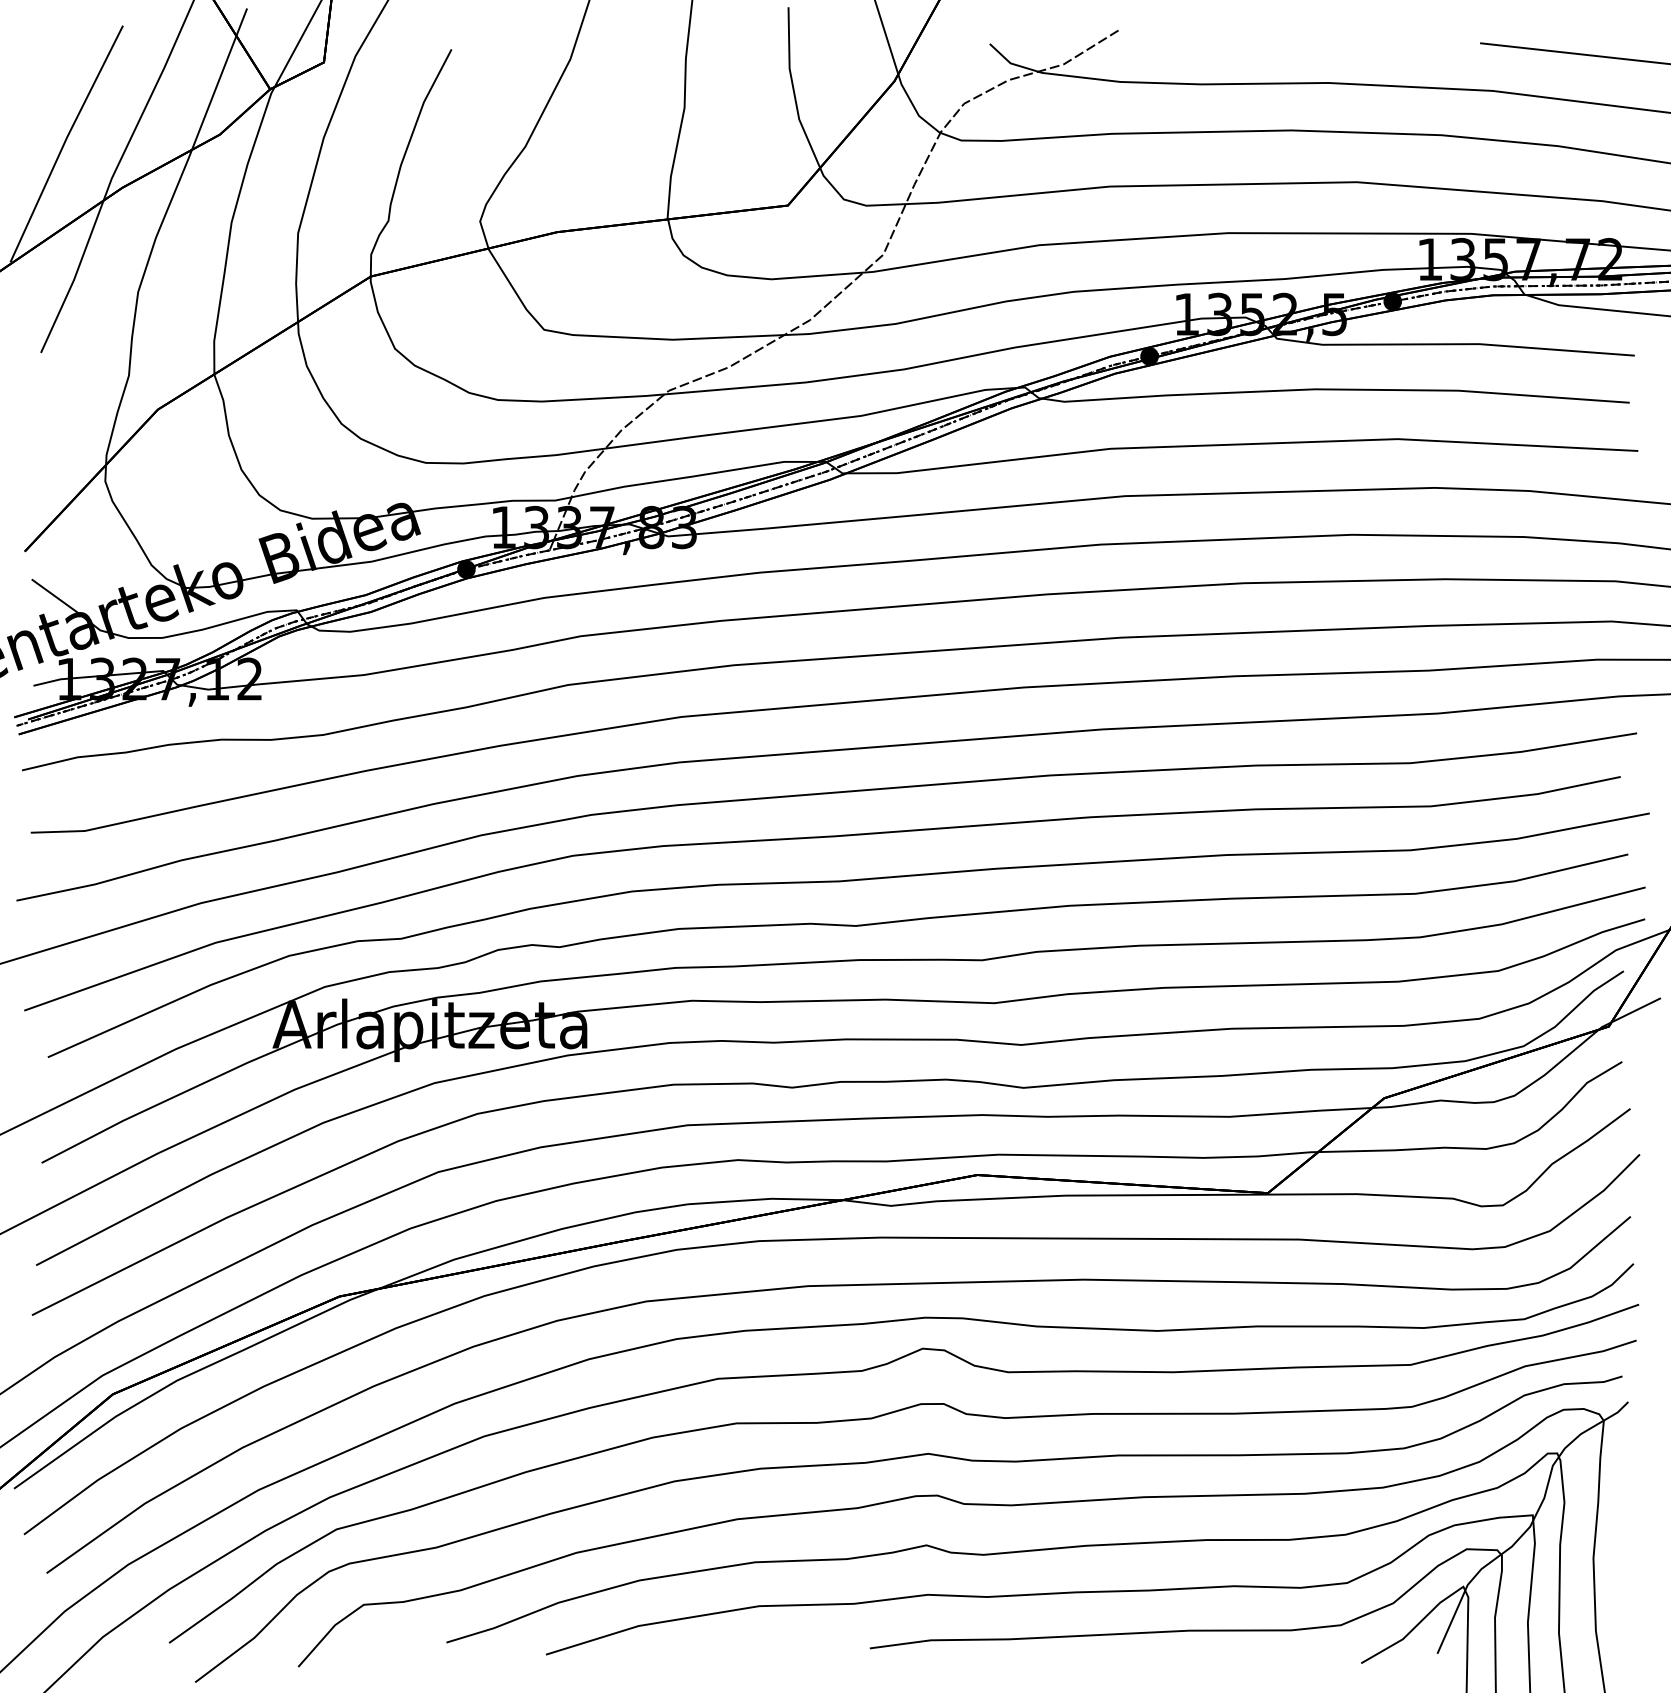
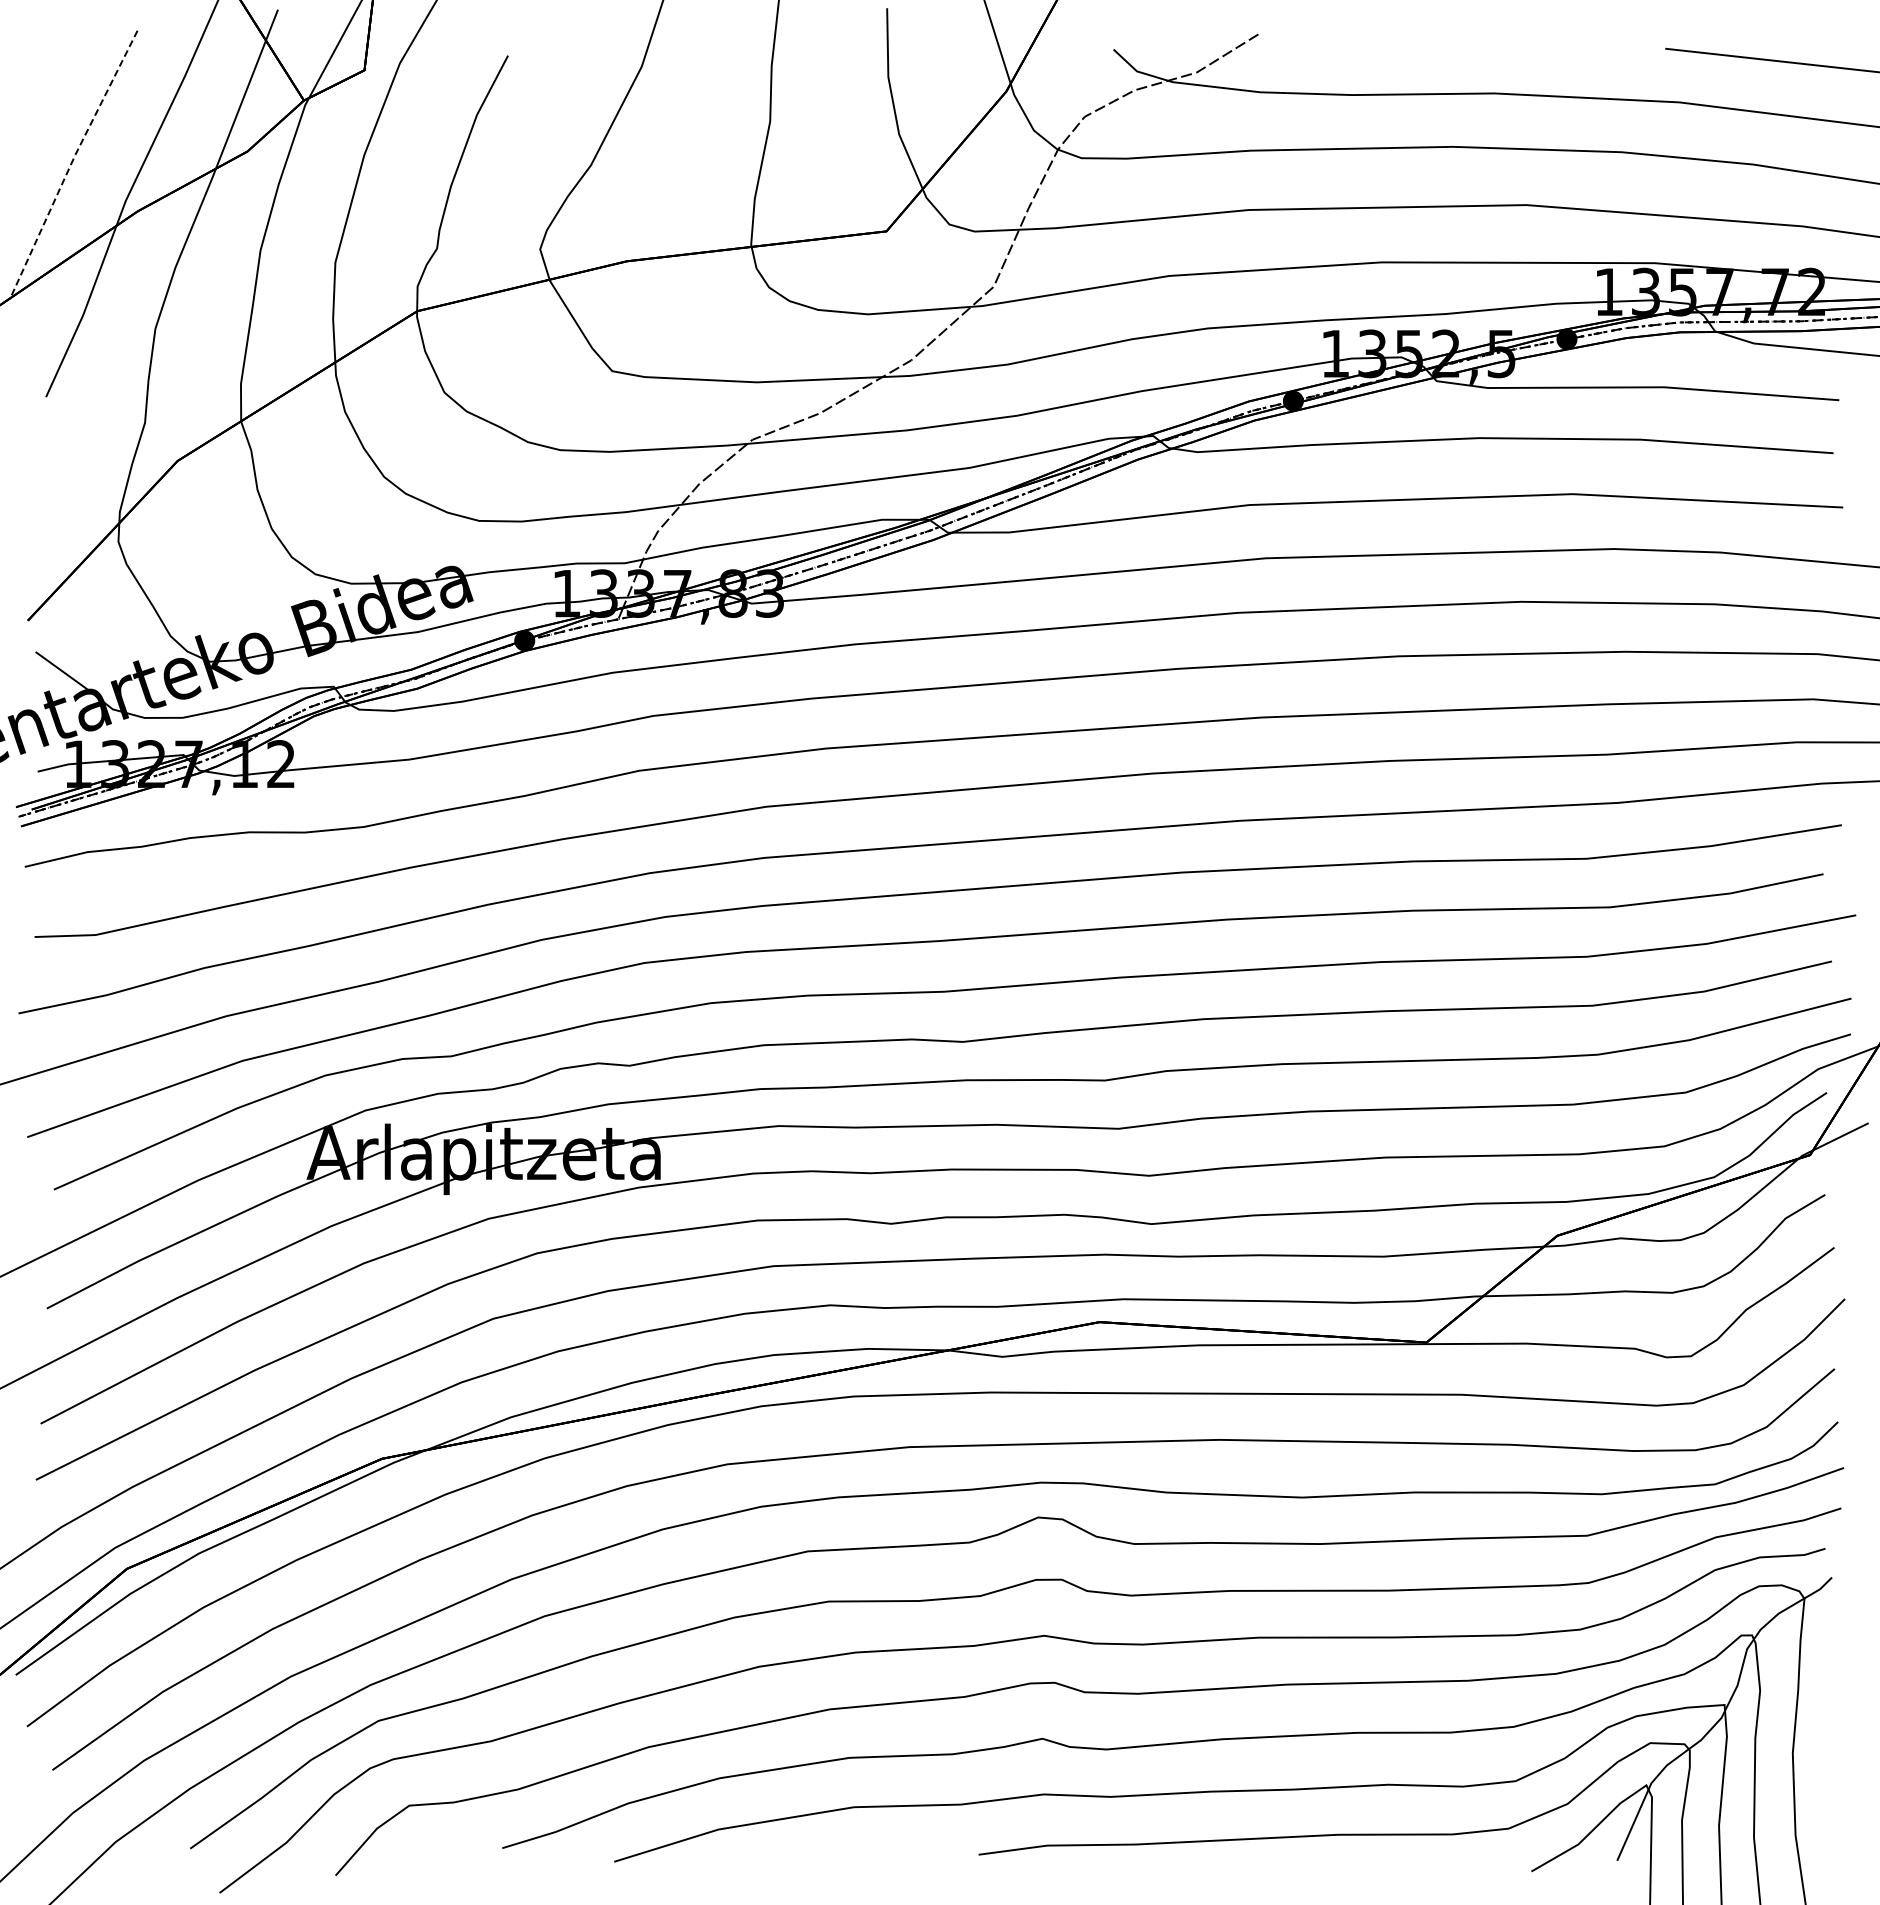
line: (65, 141) -> (73, 159), solid -> dashed

